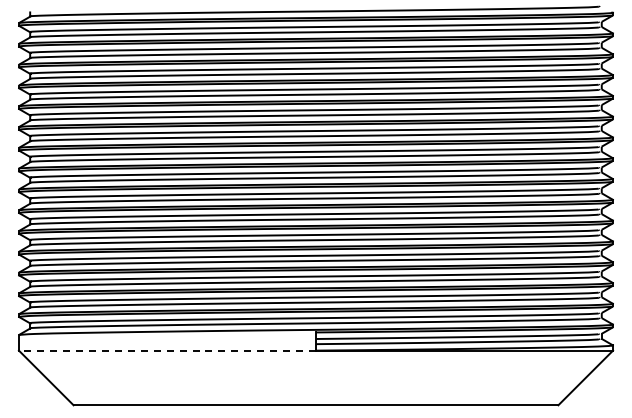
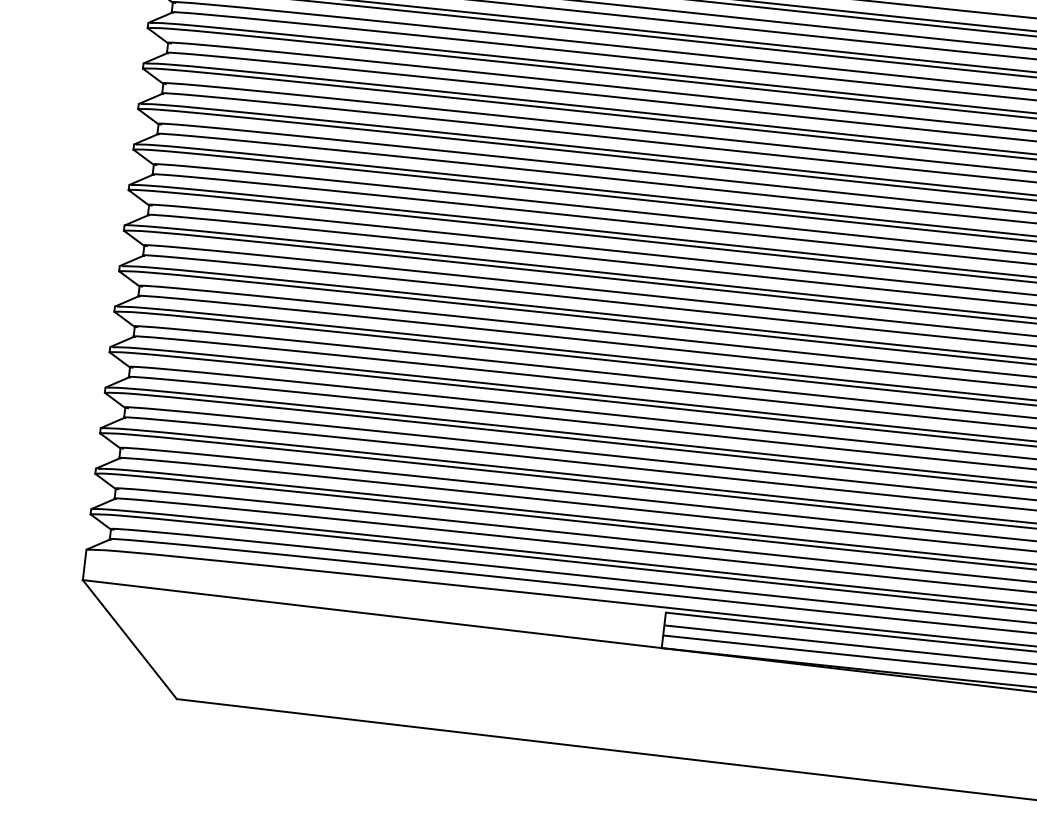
line: (167, 350) -> (372, 613), dashed -> solid

